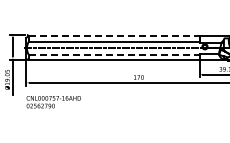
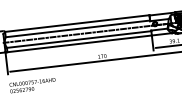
line: (114, 35) -> (77, 23), dashed -> solid
line: (114, 54) -> (79, 39), dashed -> solid

